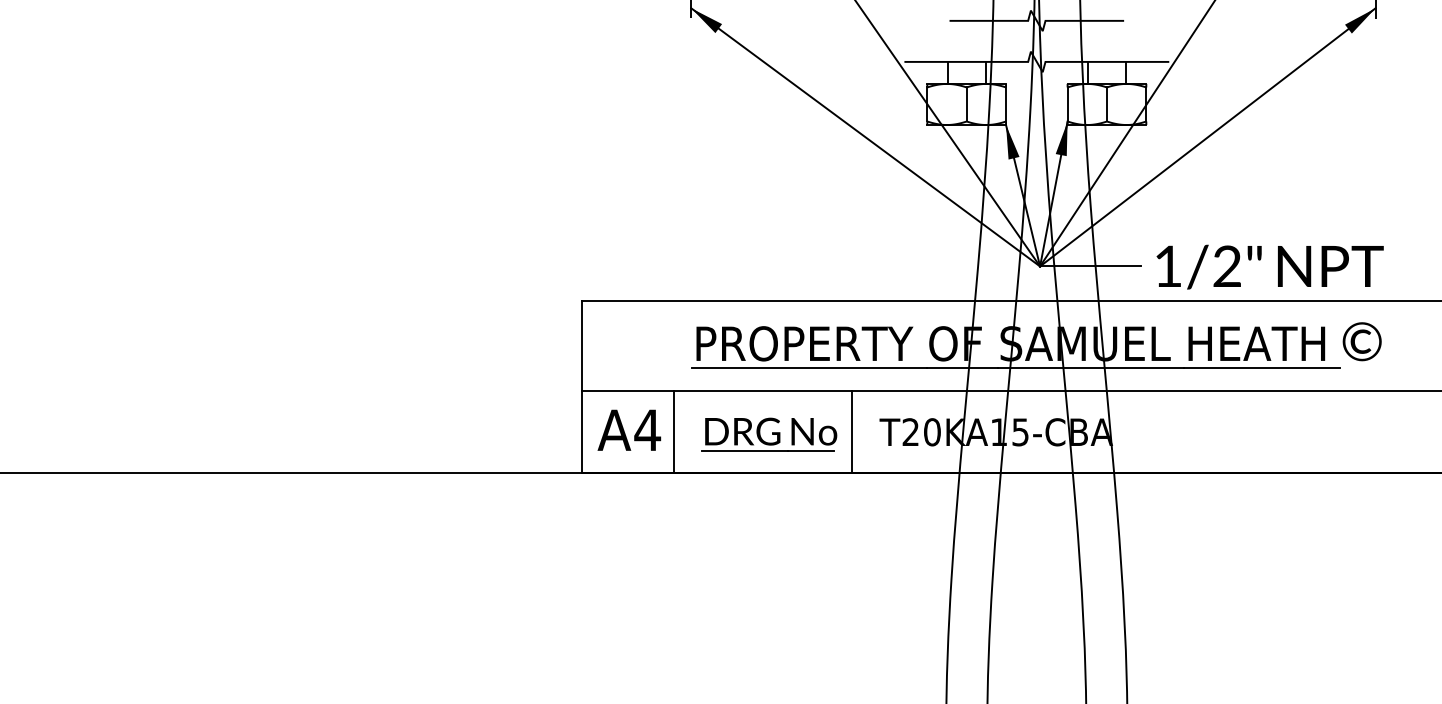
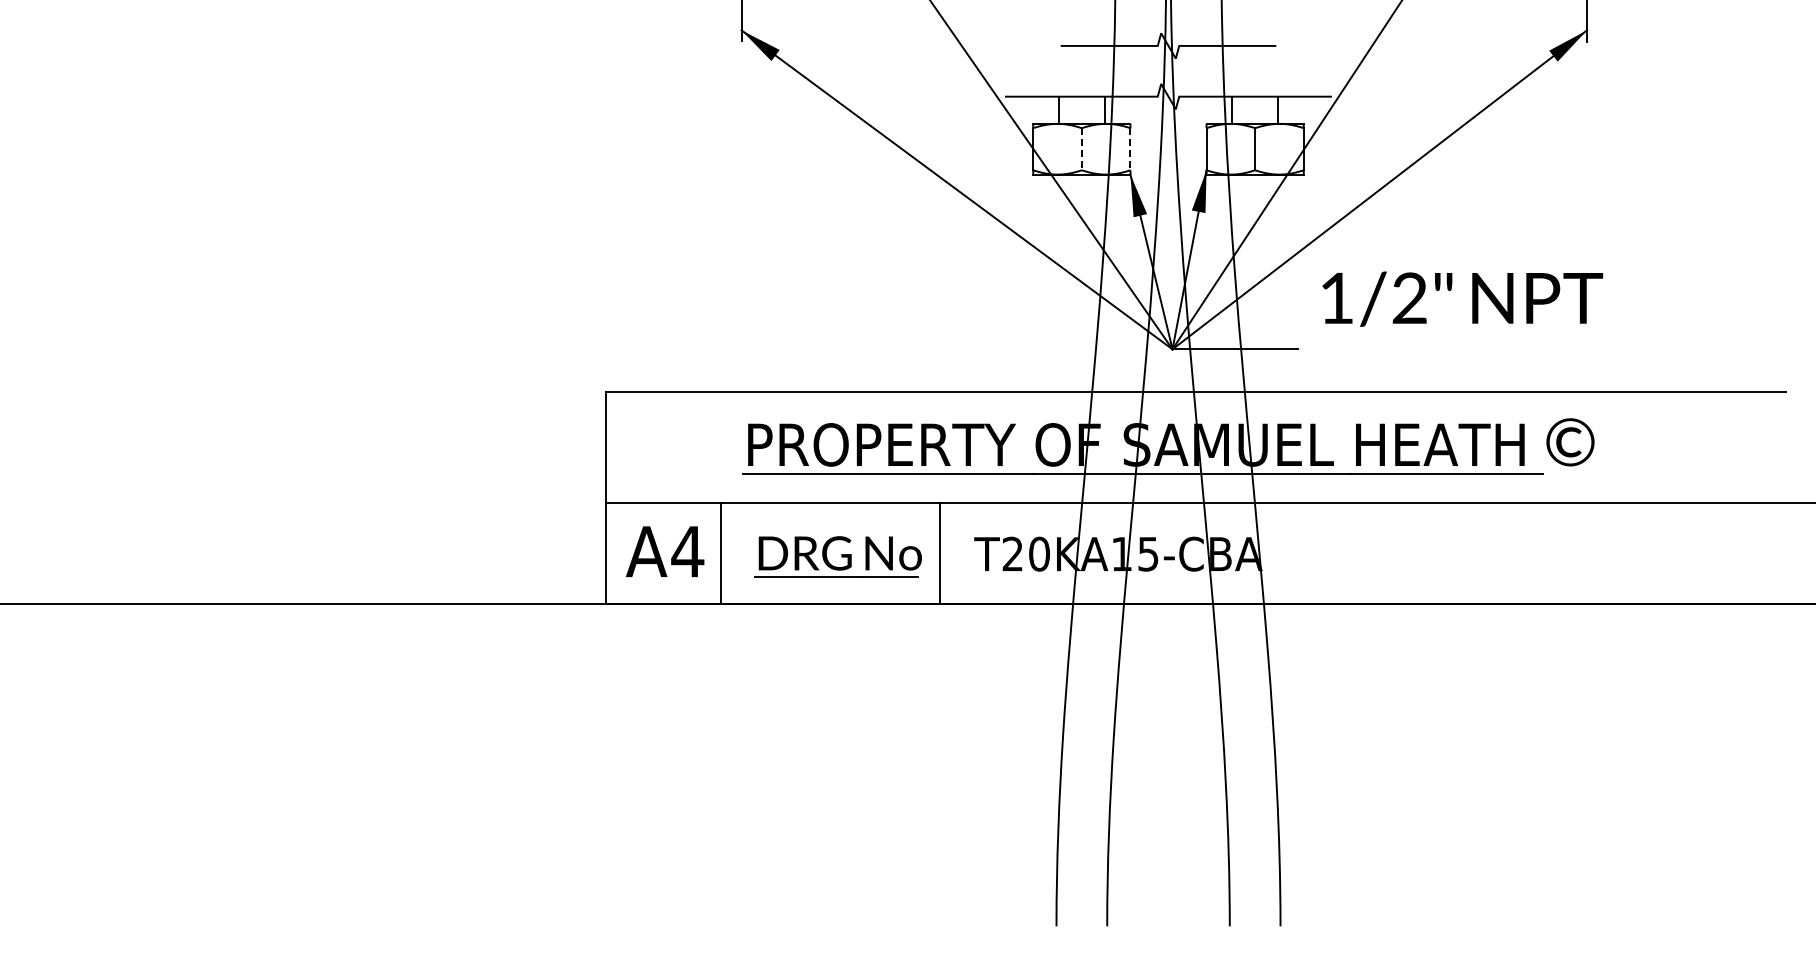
line: (966, 104) -> (1081, 149), solid -> dashed
line: (1006, 104) -> (1130, 149), solid -> dashed
text: (1269, 266) -> (1462, 298), moved

